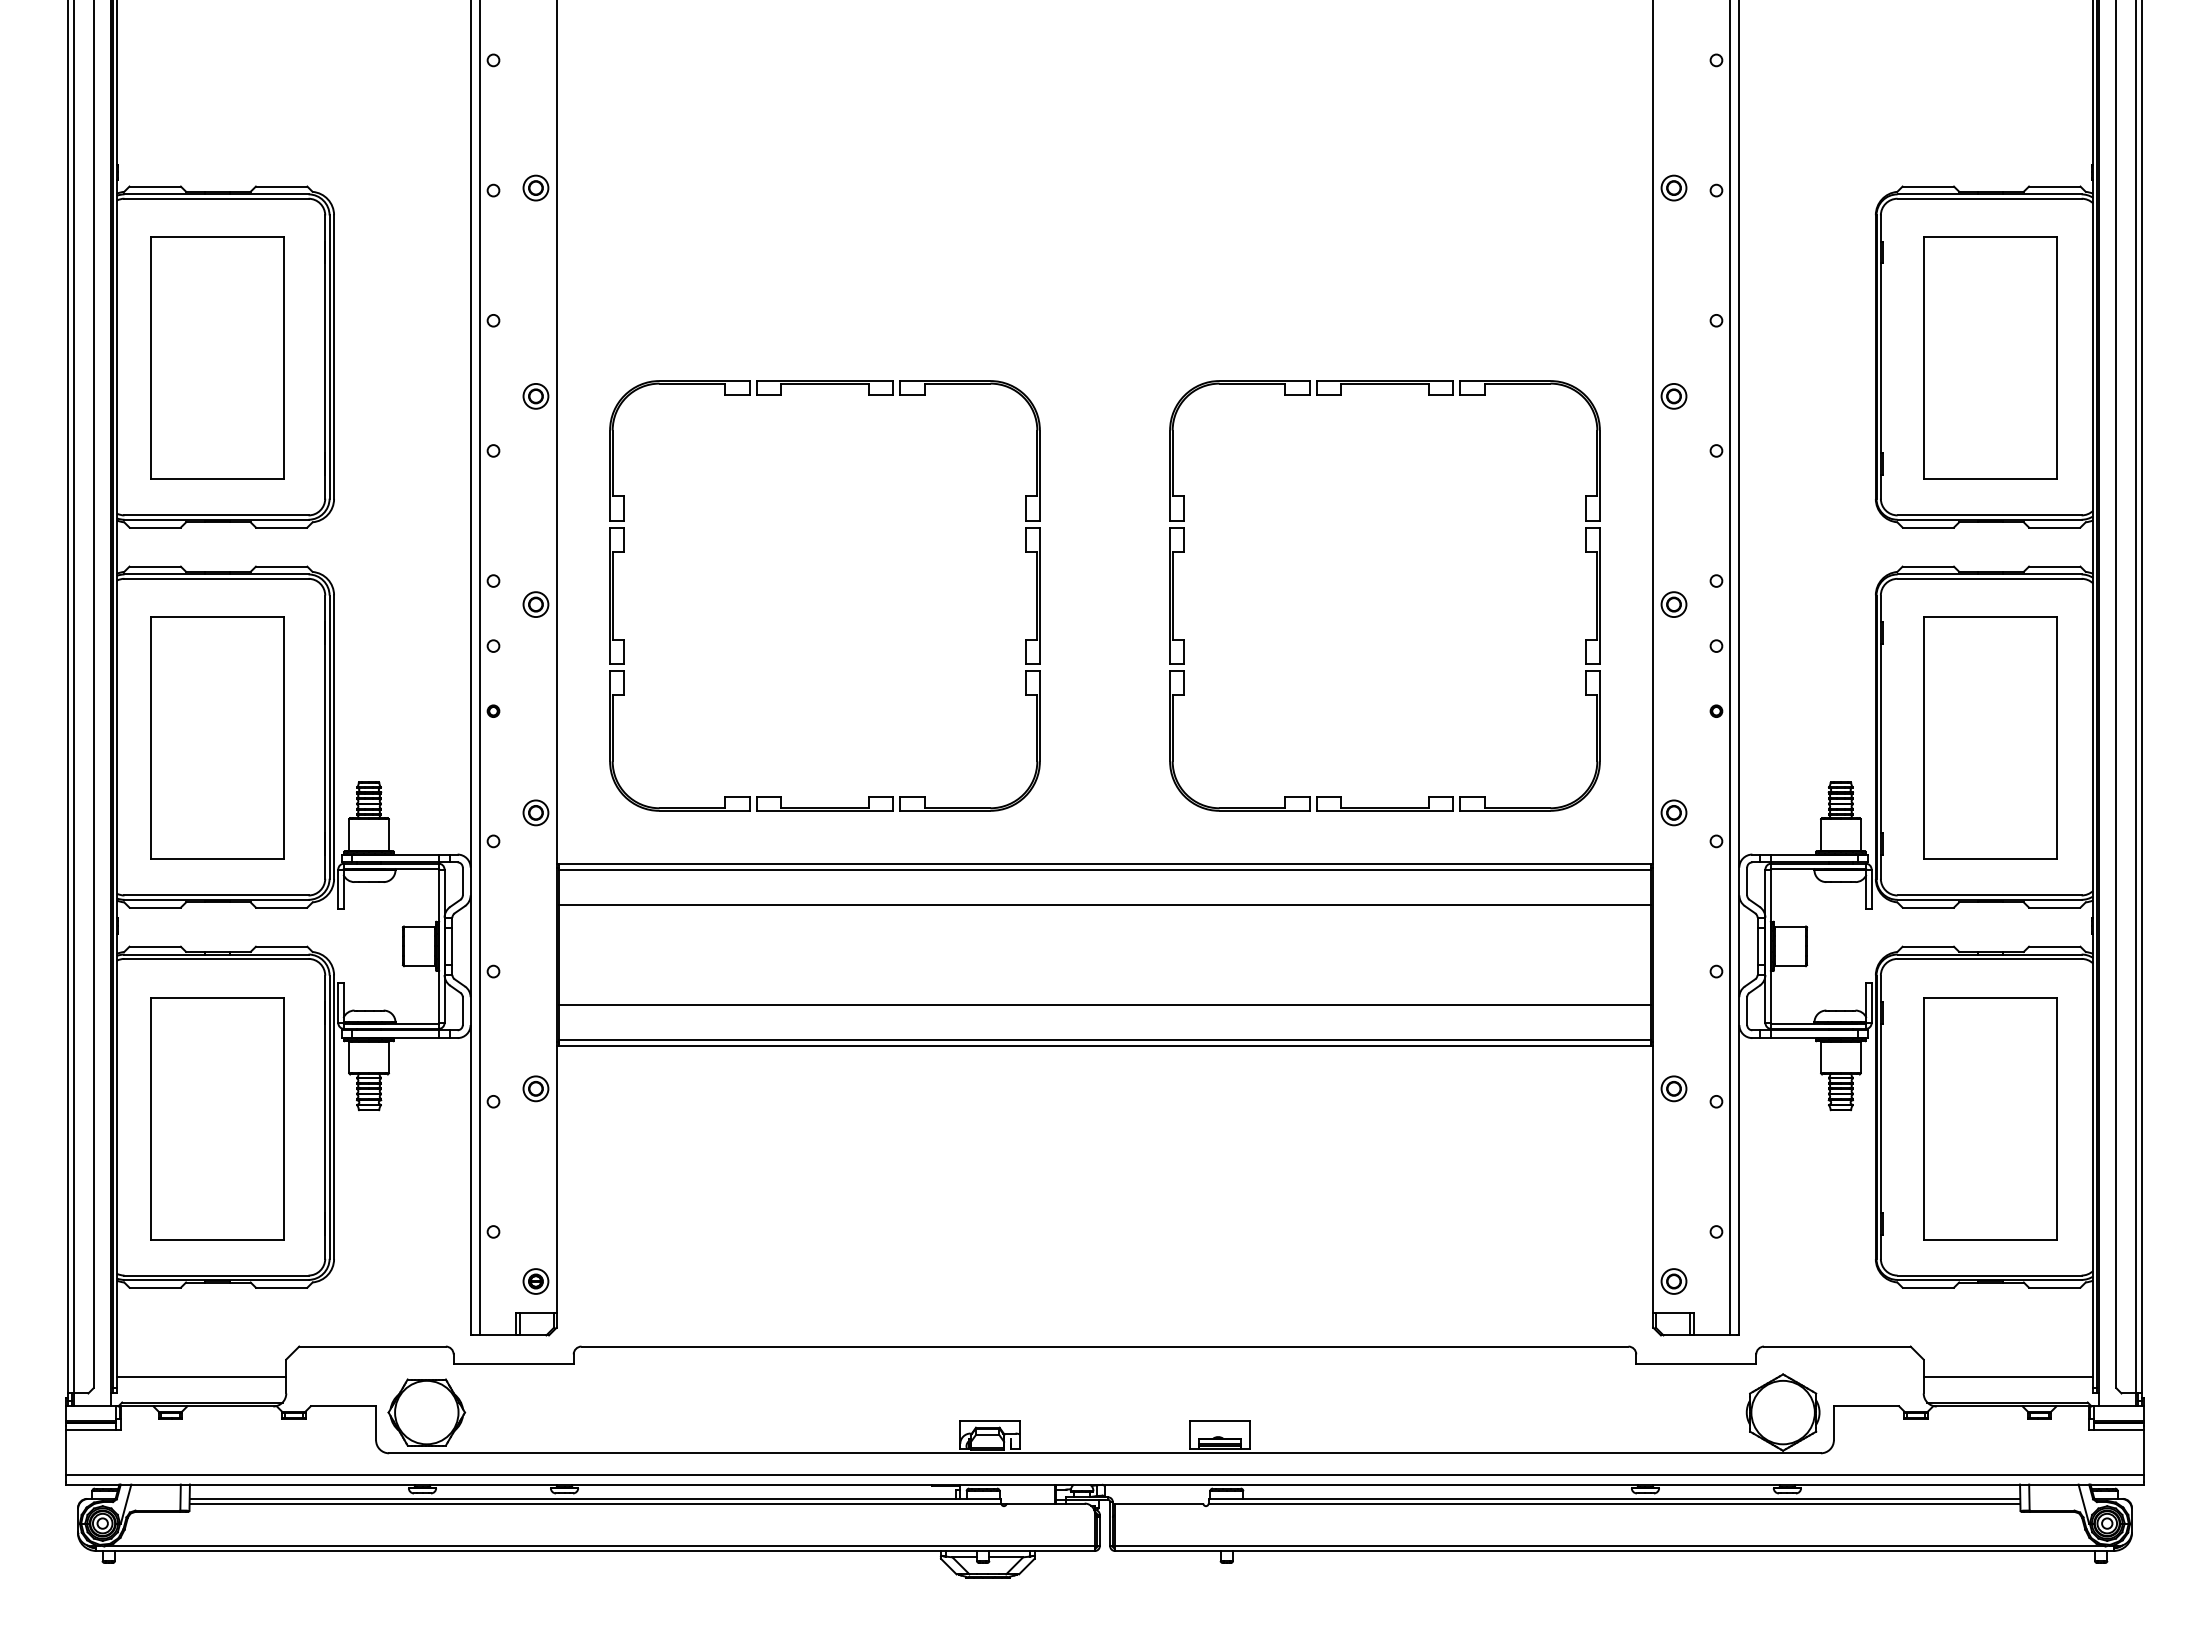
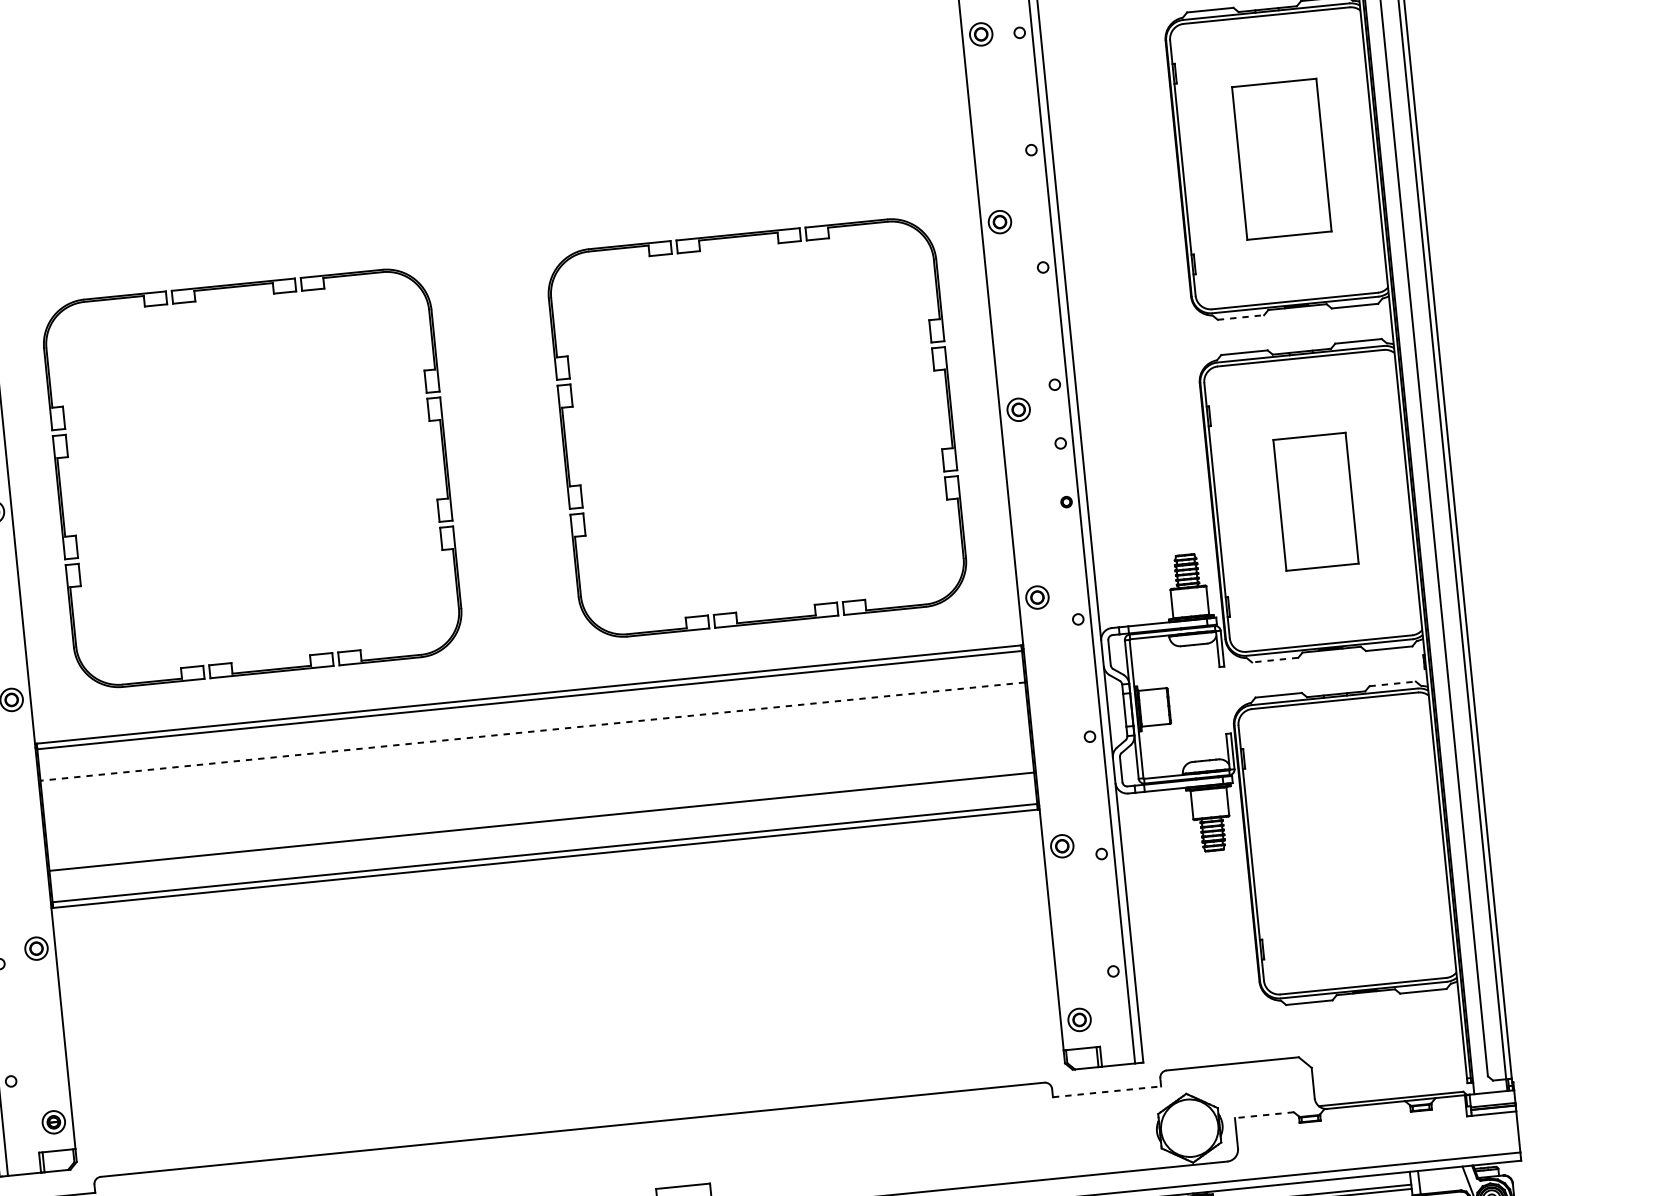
part: (1990, 357) -> (1281, 158), size x0.7
line: (1928, 527) -> (1241, 317), solid -> dashed
part: (1990, 737) -> (1315, 501), size x0.6
line: (1104, 904) -> (532, 731), solid -> dashed
line: (1928, 907) -> (1275, 659), solid -> dashed
line: (2054, 946) -> (1392, 683), solid -> dashed
part: (1990, 1118) -> (1350, 844), removed
line: (1696, 1363) -> (1107, 1091), solid -> dashed
line: (2008, 1376) -> (1389, 1075), removed
line: (1866, 1406) -> (1264, 1115), solid -> dashed

